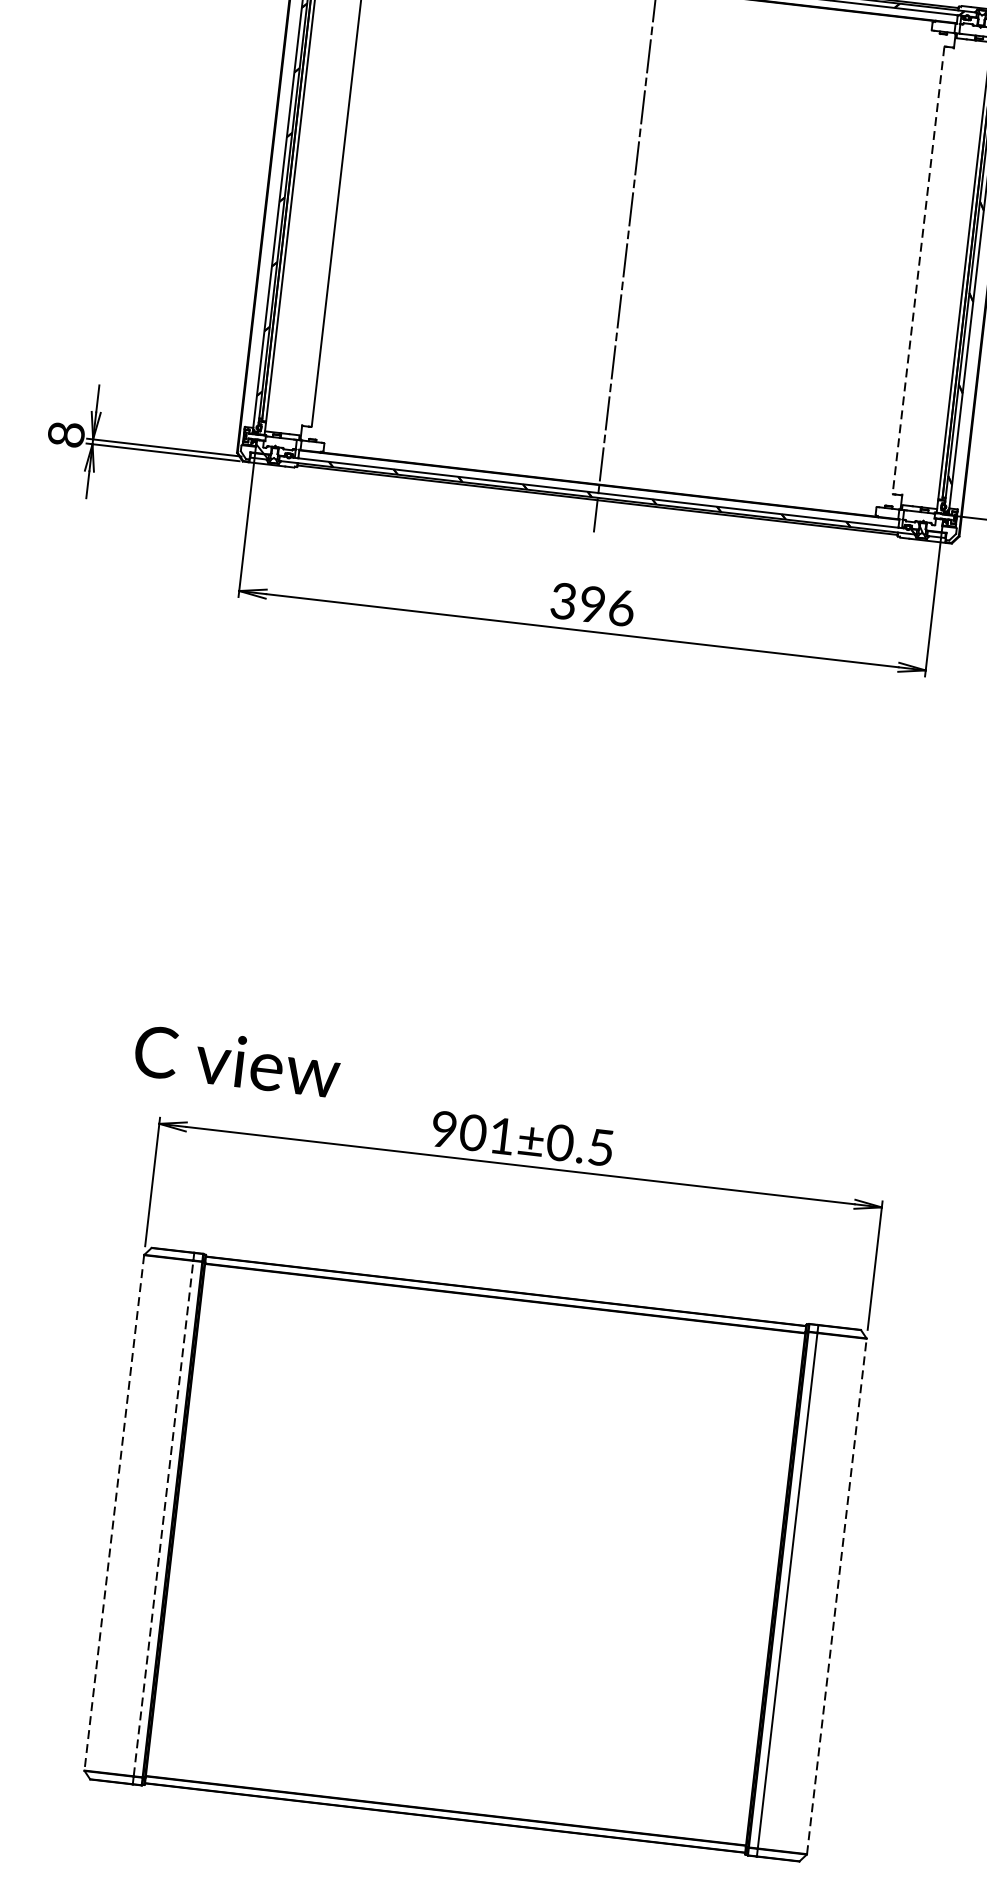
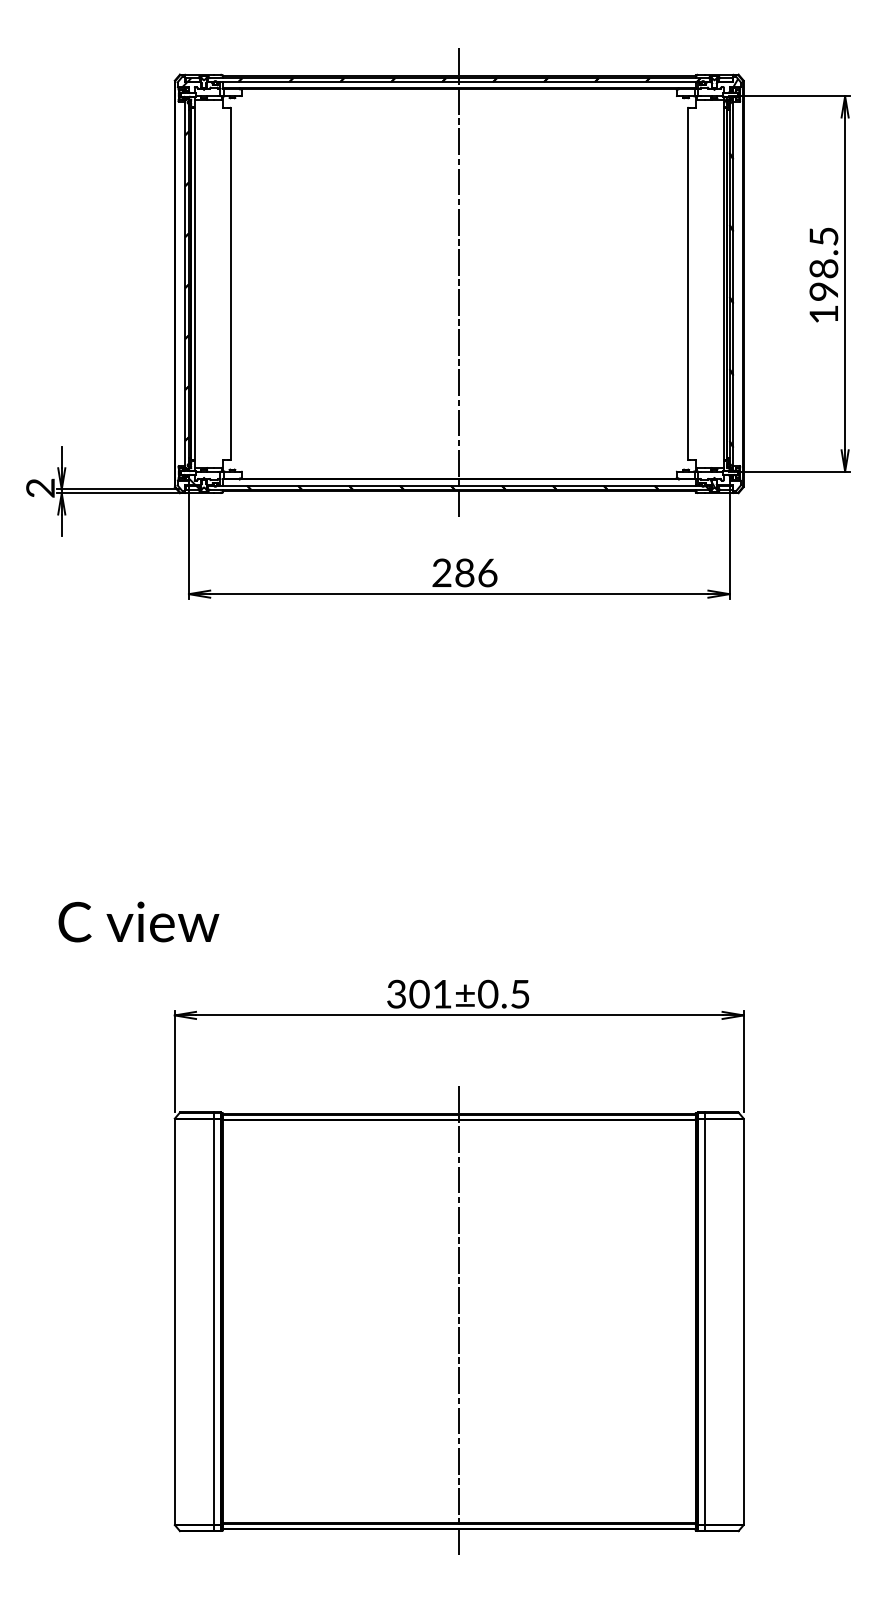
line: (919, 269) -> (688, 283), dashed -> solid
text: (66, 433) -> (40, 487), 8 -> 2
text: (578, 604) -> (453, 574), 396 -> 286
text: (237, 1060) -> (138, 921), moved
text: (443, 1129) -> (396, 994), 901±0.5 -> 301±0.5
line: (114, 1512) -> (174, 1321), dashed -> solid
line: (163, 1518) -> (213, 1321), dashed -> solid
line: (475, 1554) -> (459, 1321), added
line: (836, 1595) -> (743, 1321), dashed -> solid

